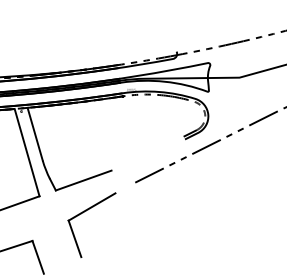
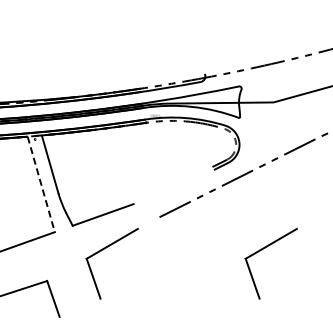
line: (27, 152) -> (41, 184), solid -> dashed
part: (229, 213) -> (262, 250), added

